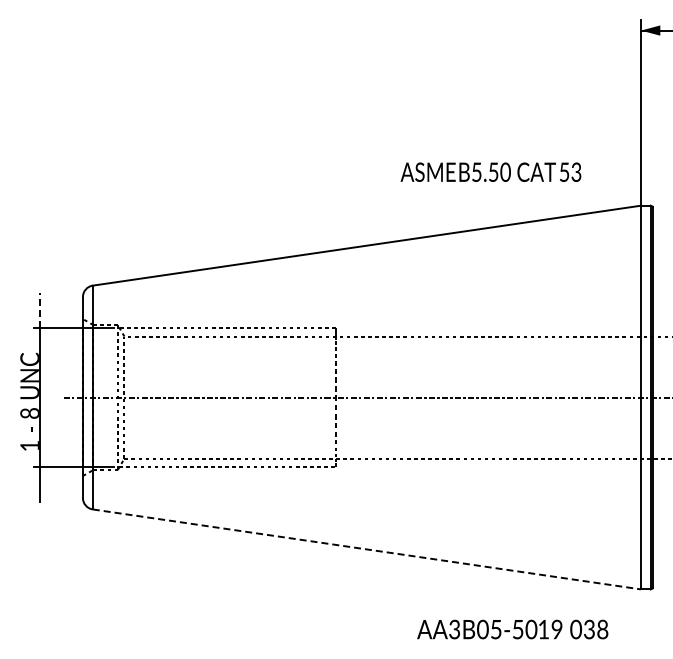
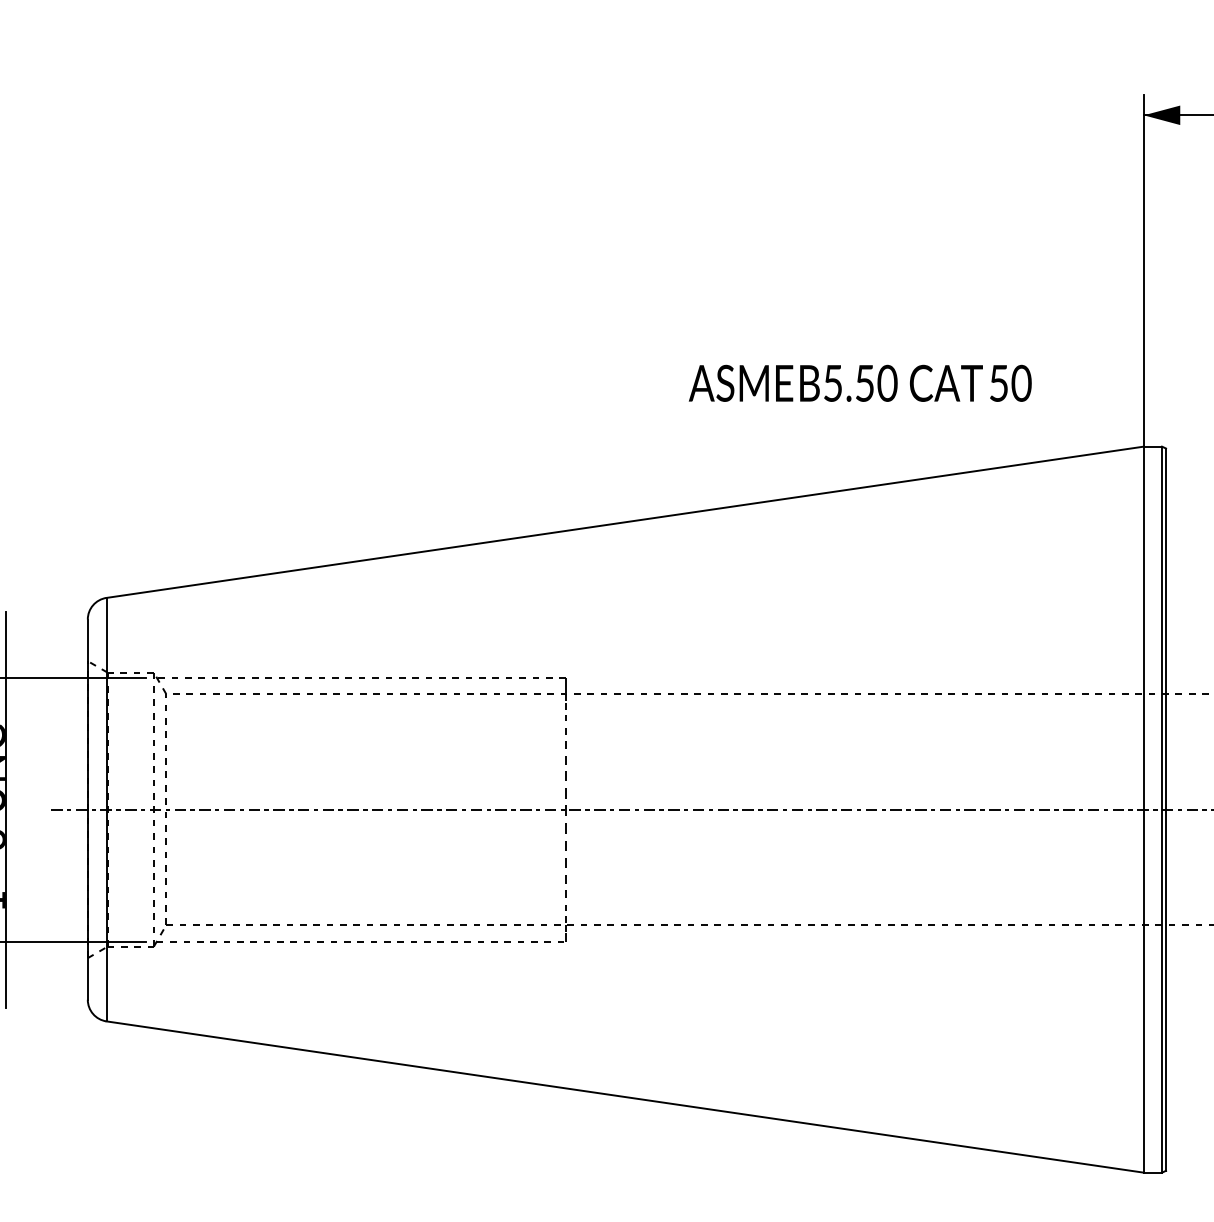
text: (576, 172) -> (1021, 383), 53 -> 50
line: (39, 309) -> (5, 643), dashed -> solid
line: (367, 549) -> (626, 1097), dashed -> solid

